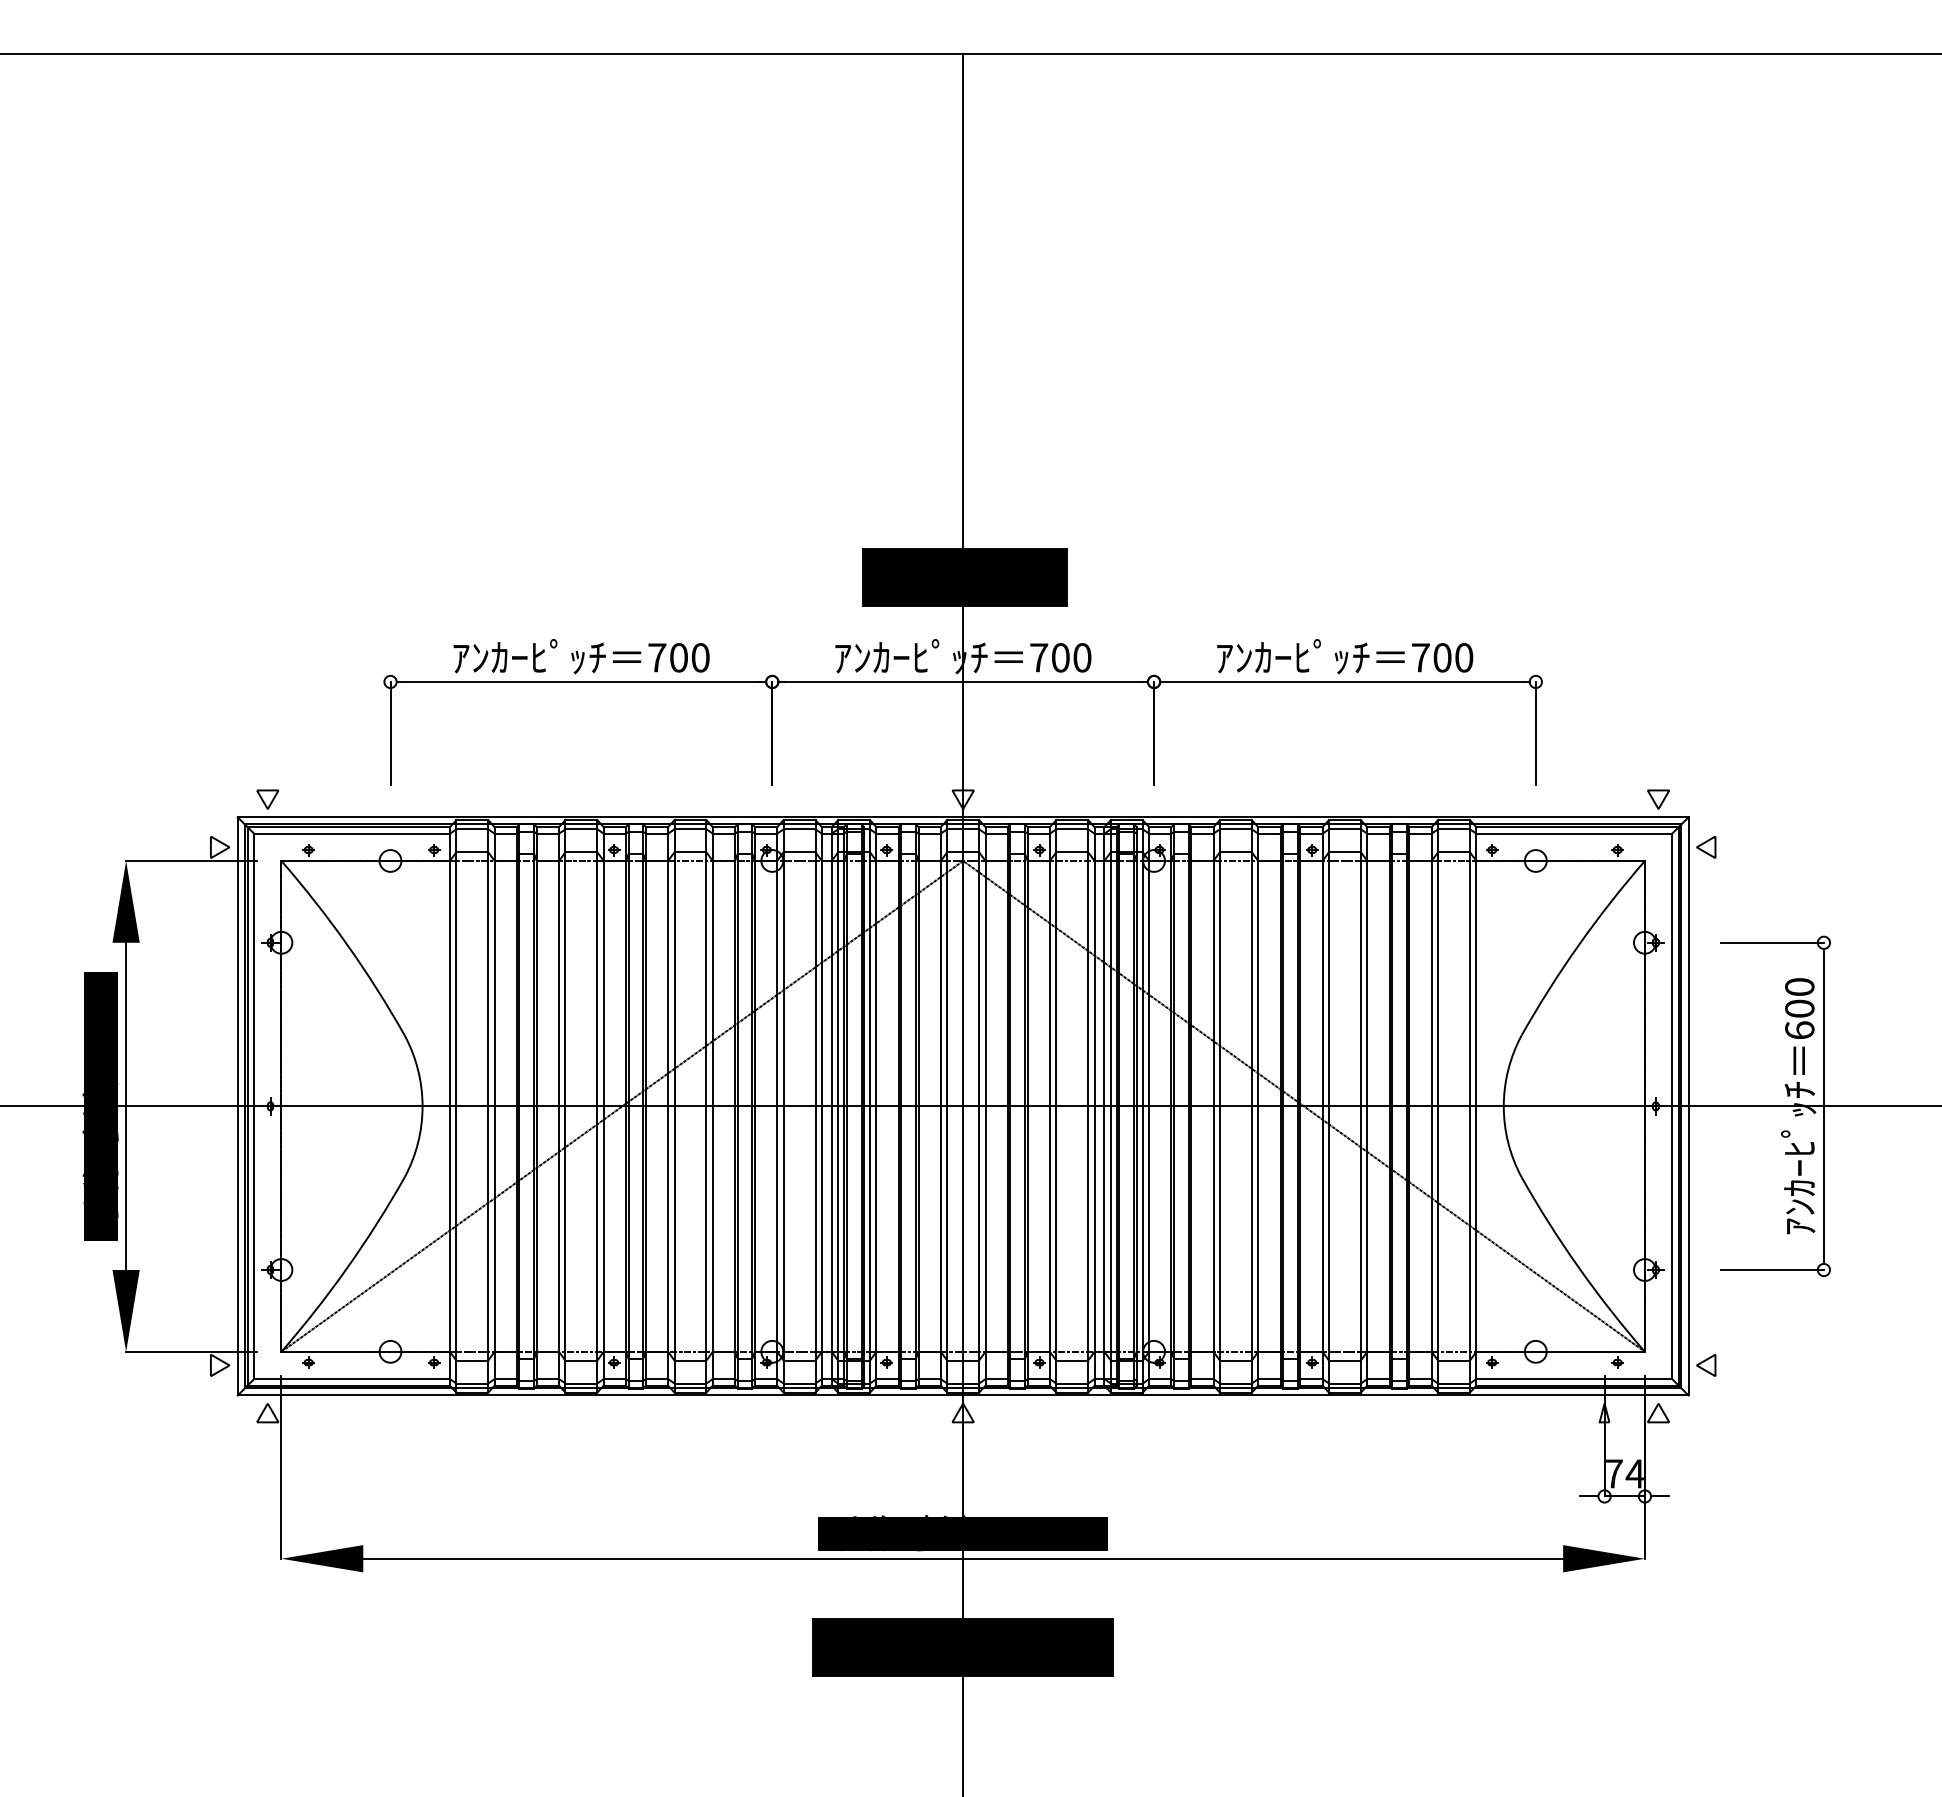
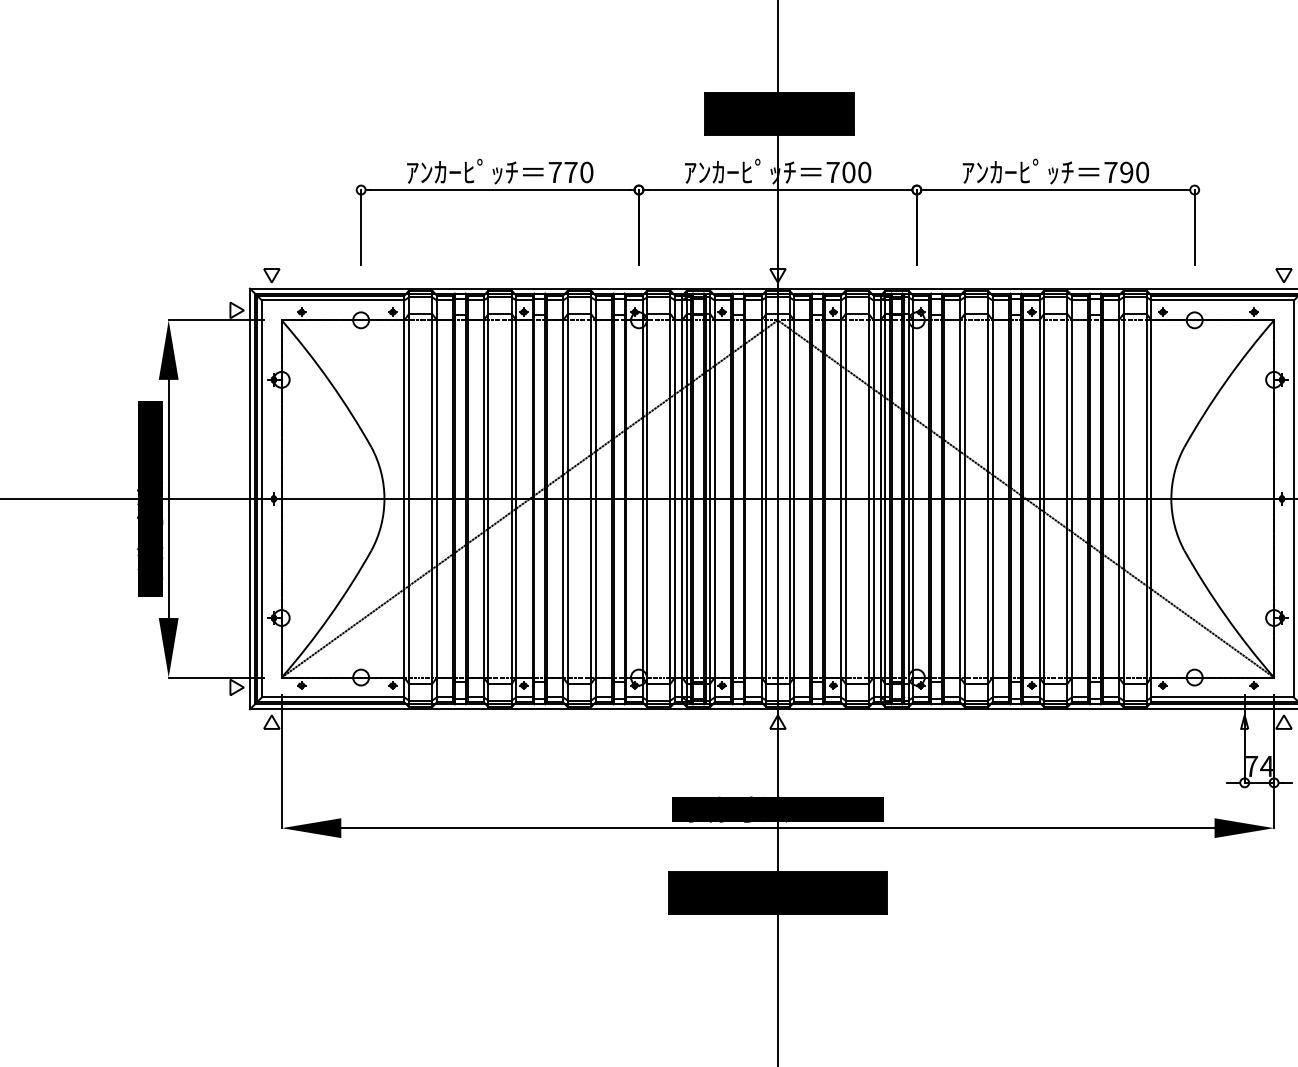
text: (678, 657) -> (570, 172), 700 -> 770
text: (1442, 657) -> (1126, 172), 700 -> 790

